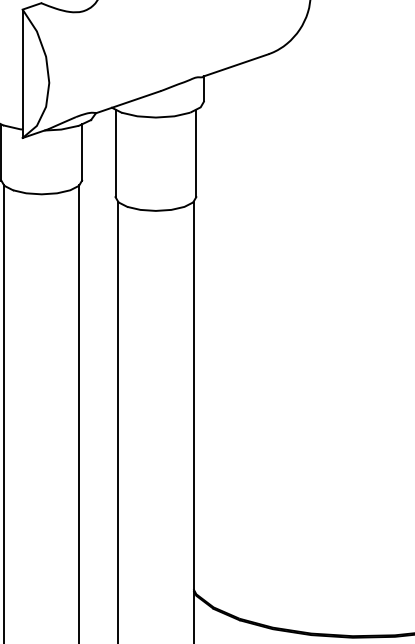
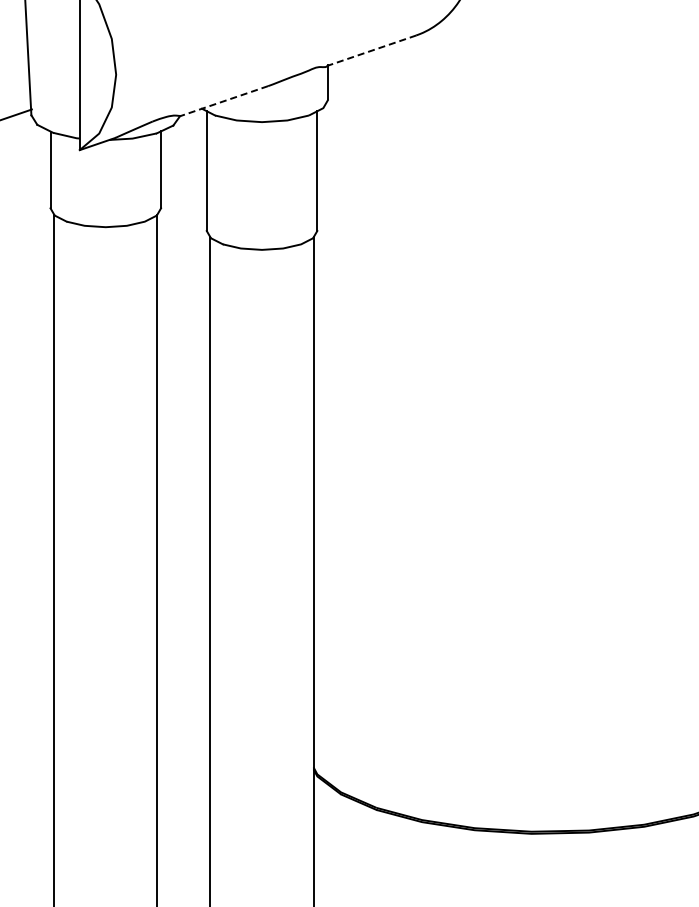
line: (235, 65) -> (371, 50), solid -> dashed
line: (128, 102) -> (224, 101), solid -> dashed

